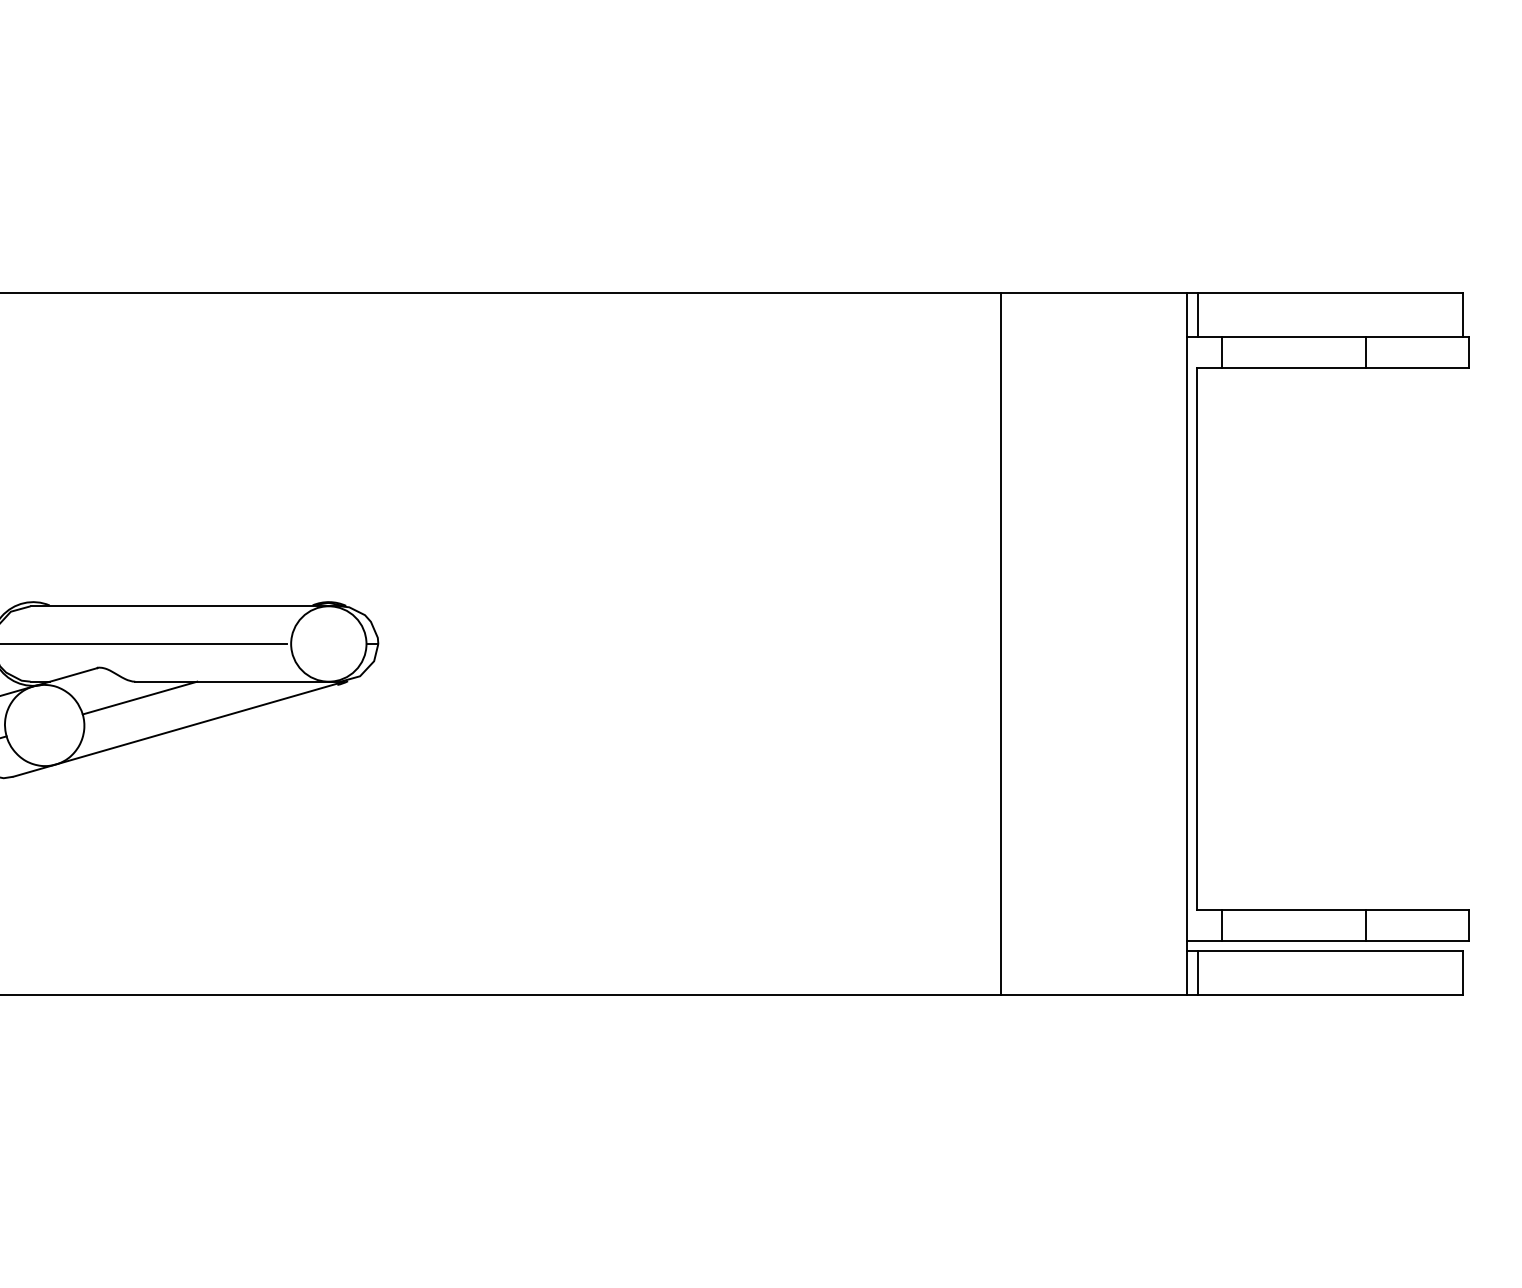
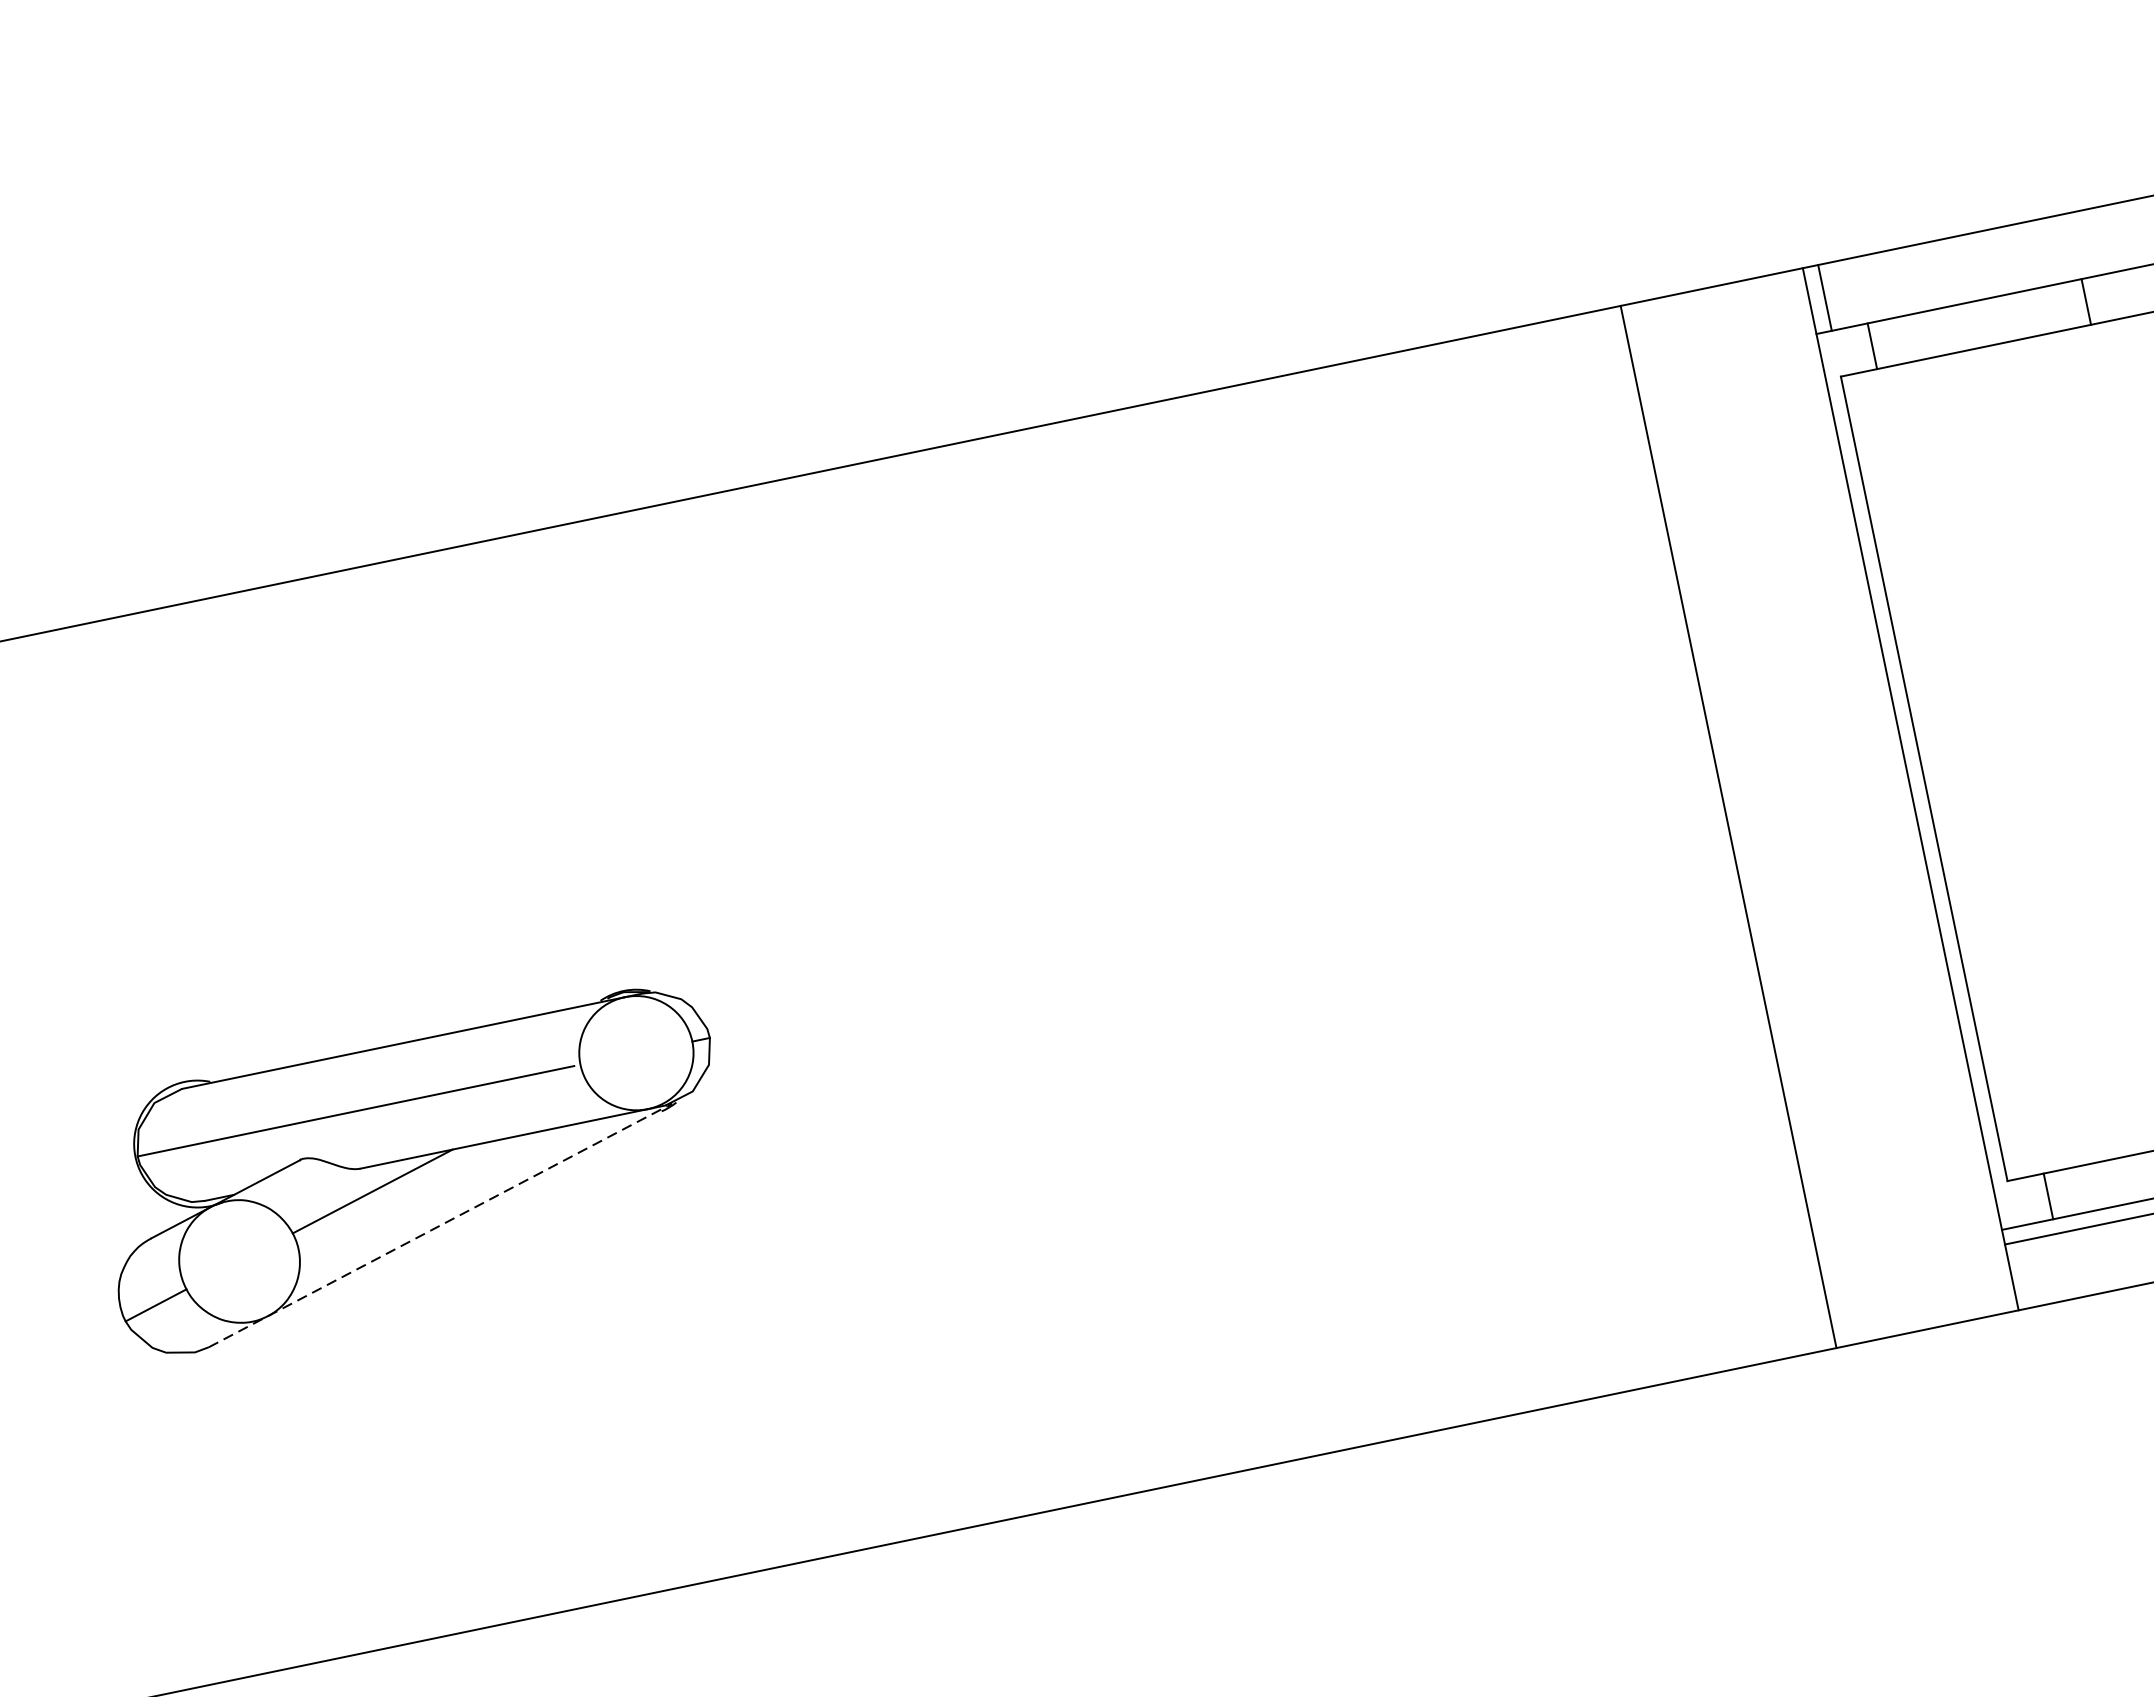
line: (1000, 643) -> (1728, 826), moved
line: (177, 729) -> (438, 1226), solid -> dashed
line: (1197, 972) -> (2027, 1273), removed

